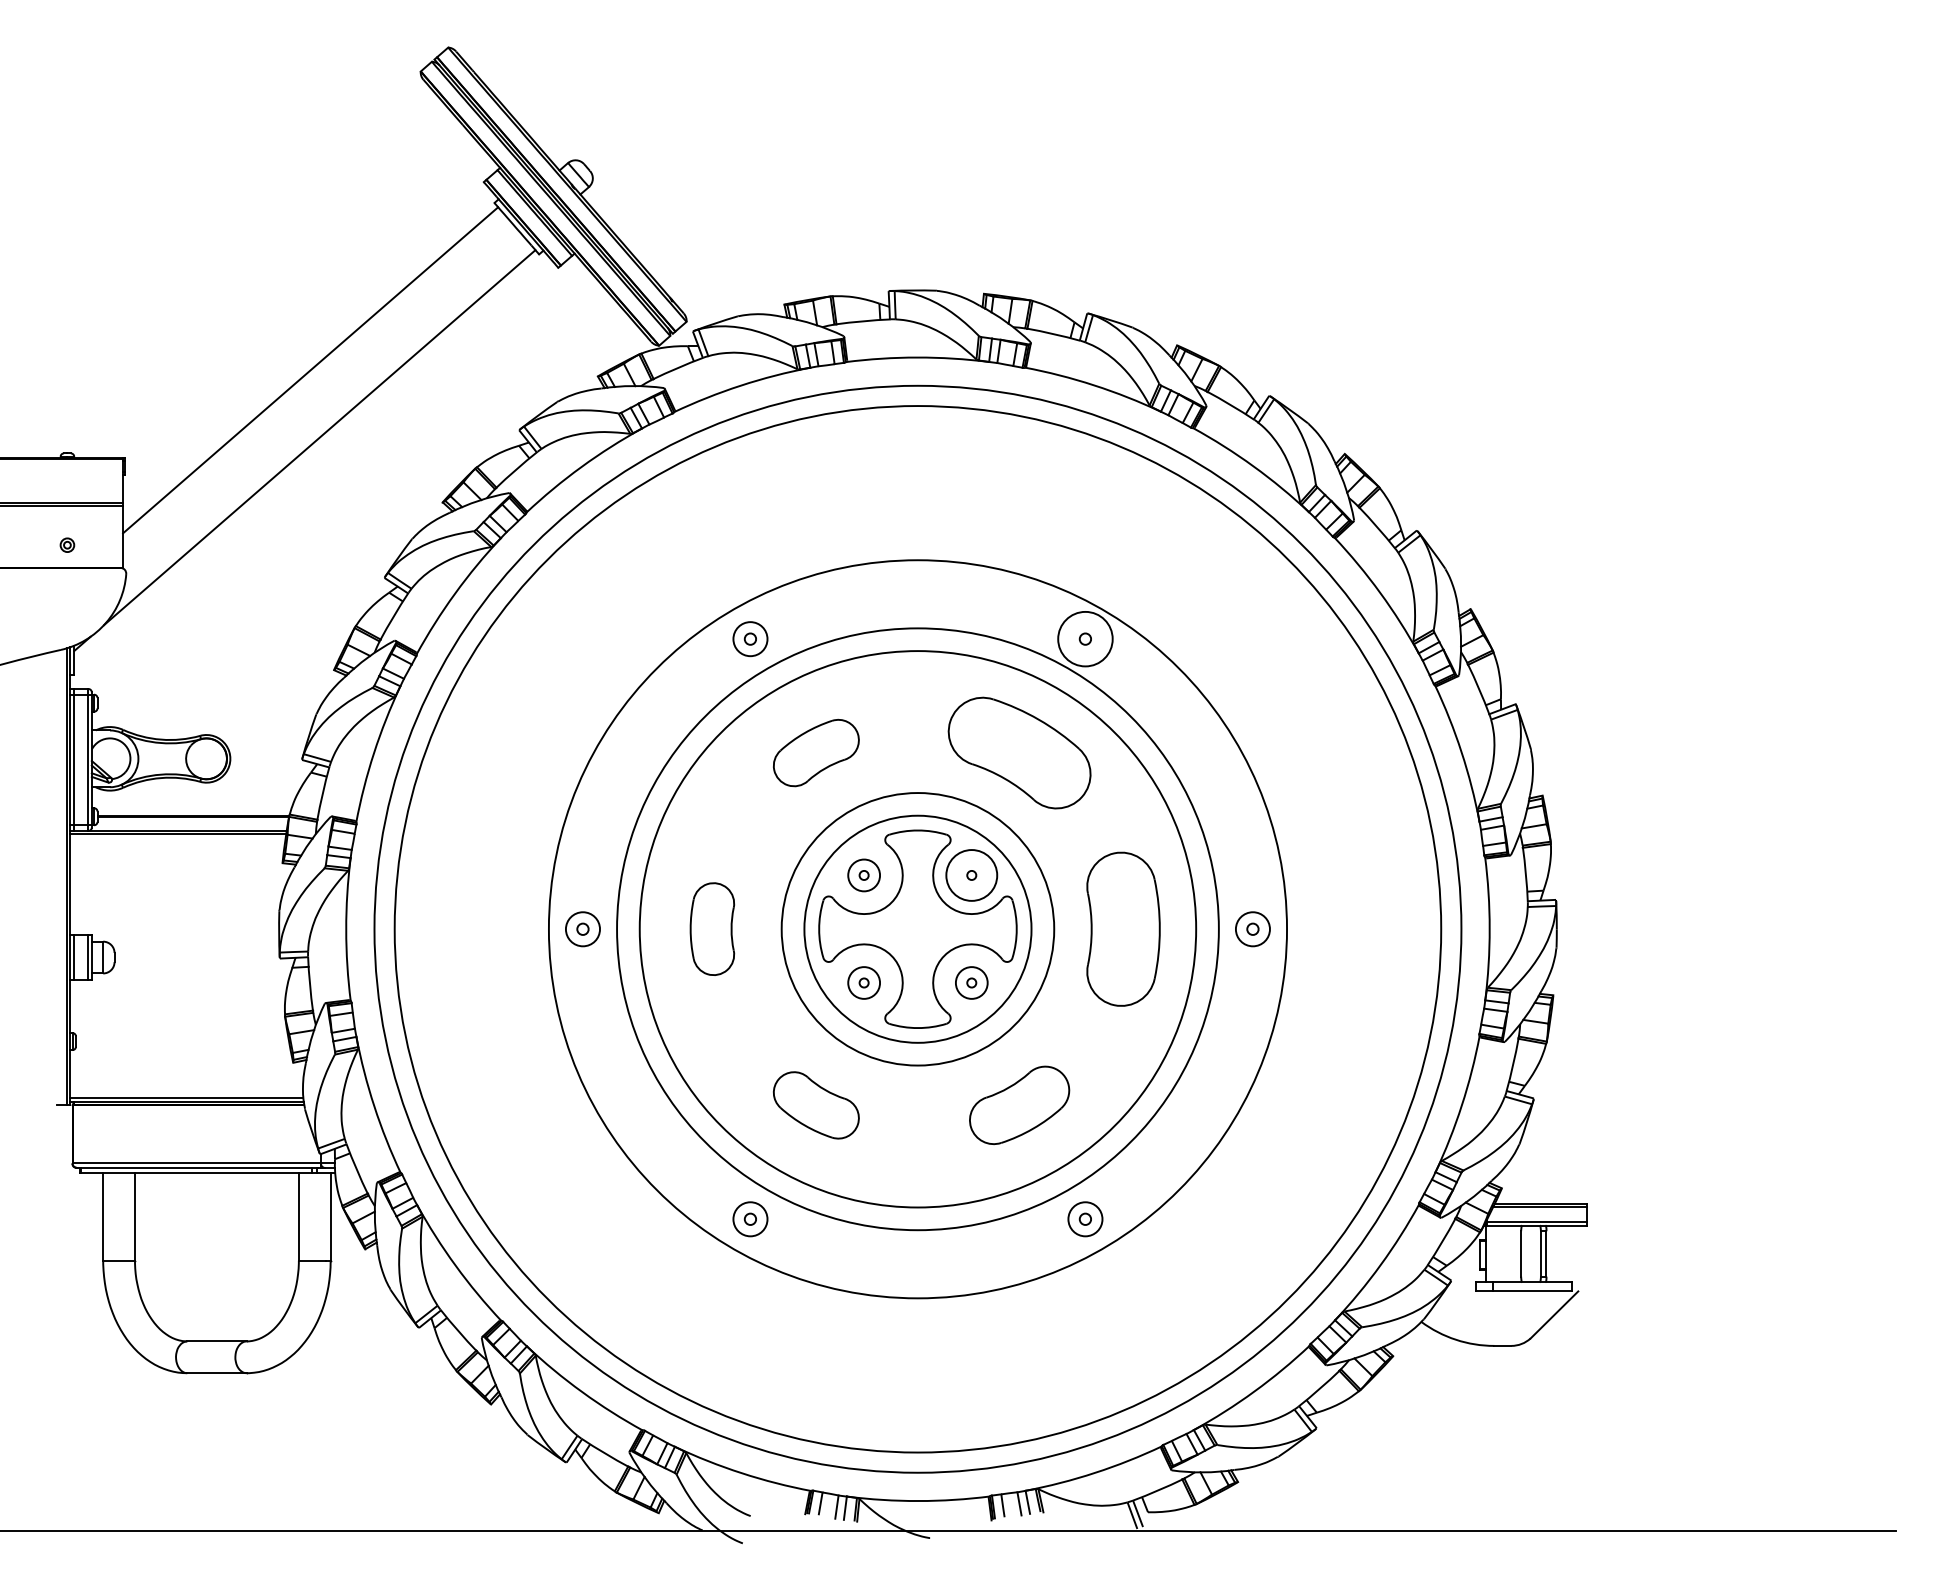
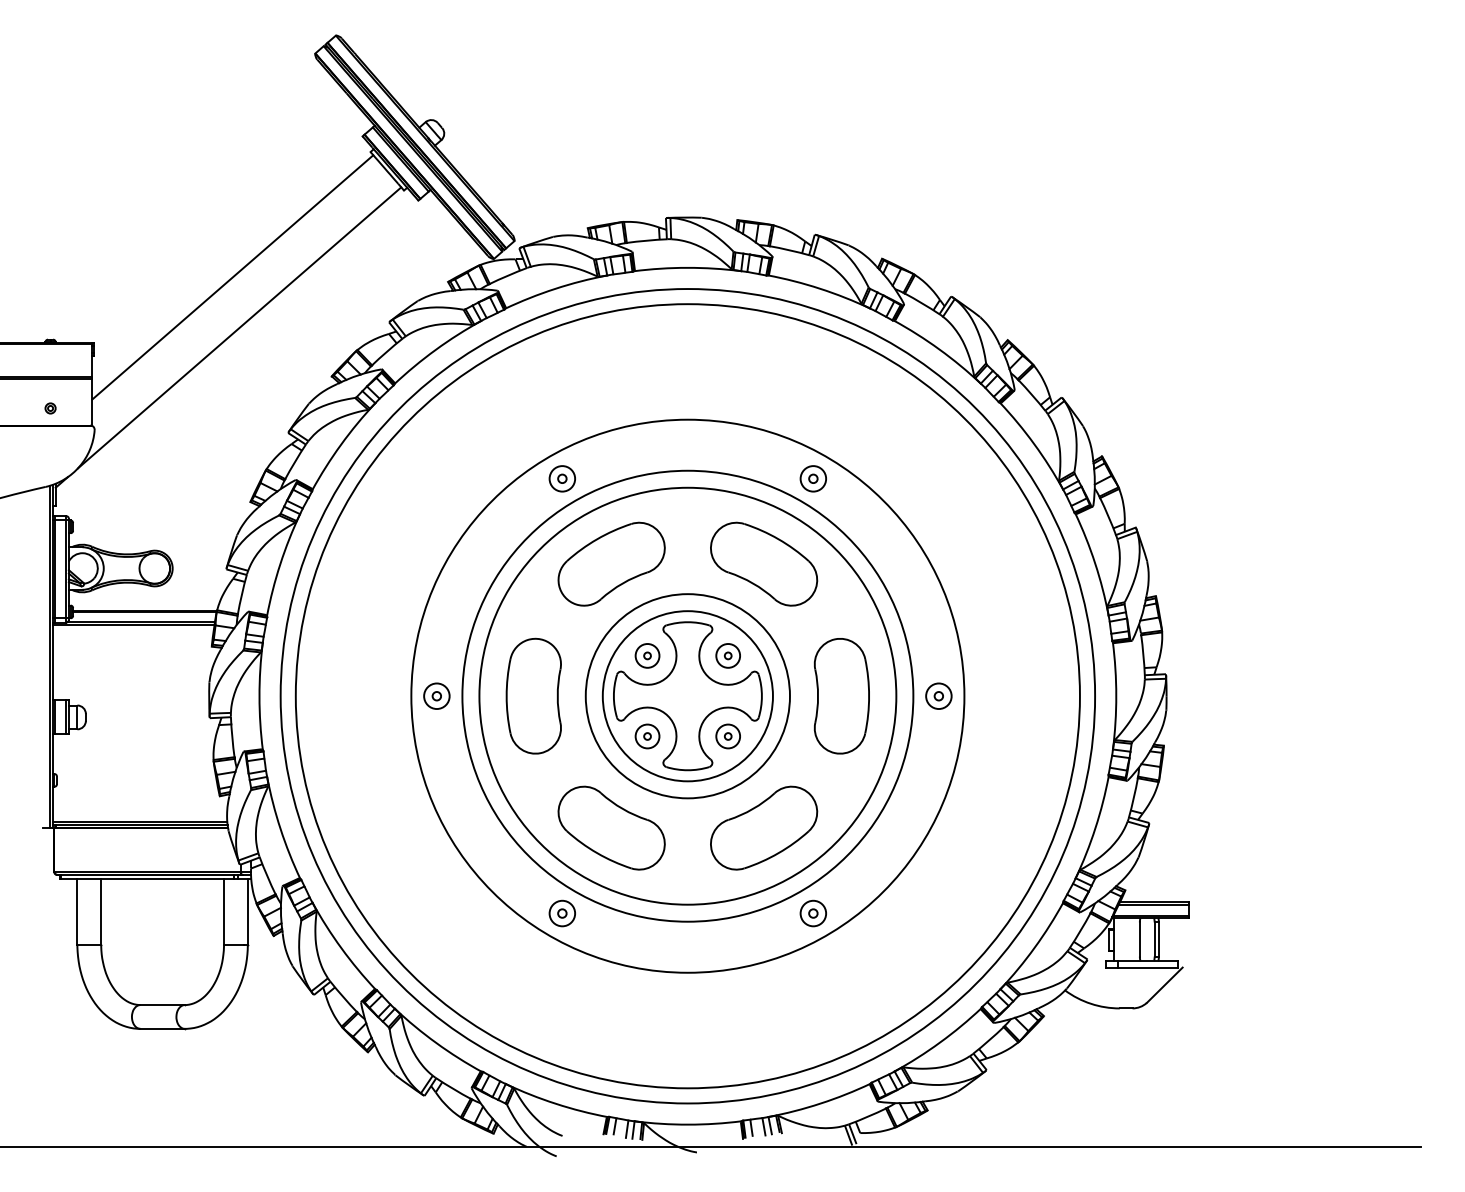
circle: (1085, 639) -> (813, 479), size x0.62
part: (816, 752) -> (611, 563), size x1.67
circle: (971, 875) -> (728, 655), size x0.62
part: (712, 928) -> (533, 695), size x1.67
part: (816, 1105) -> (611, 828), size x1.67
part: (1019, 1105) -> (763, 828), size x1.43

